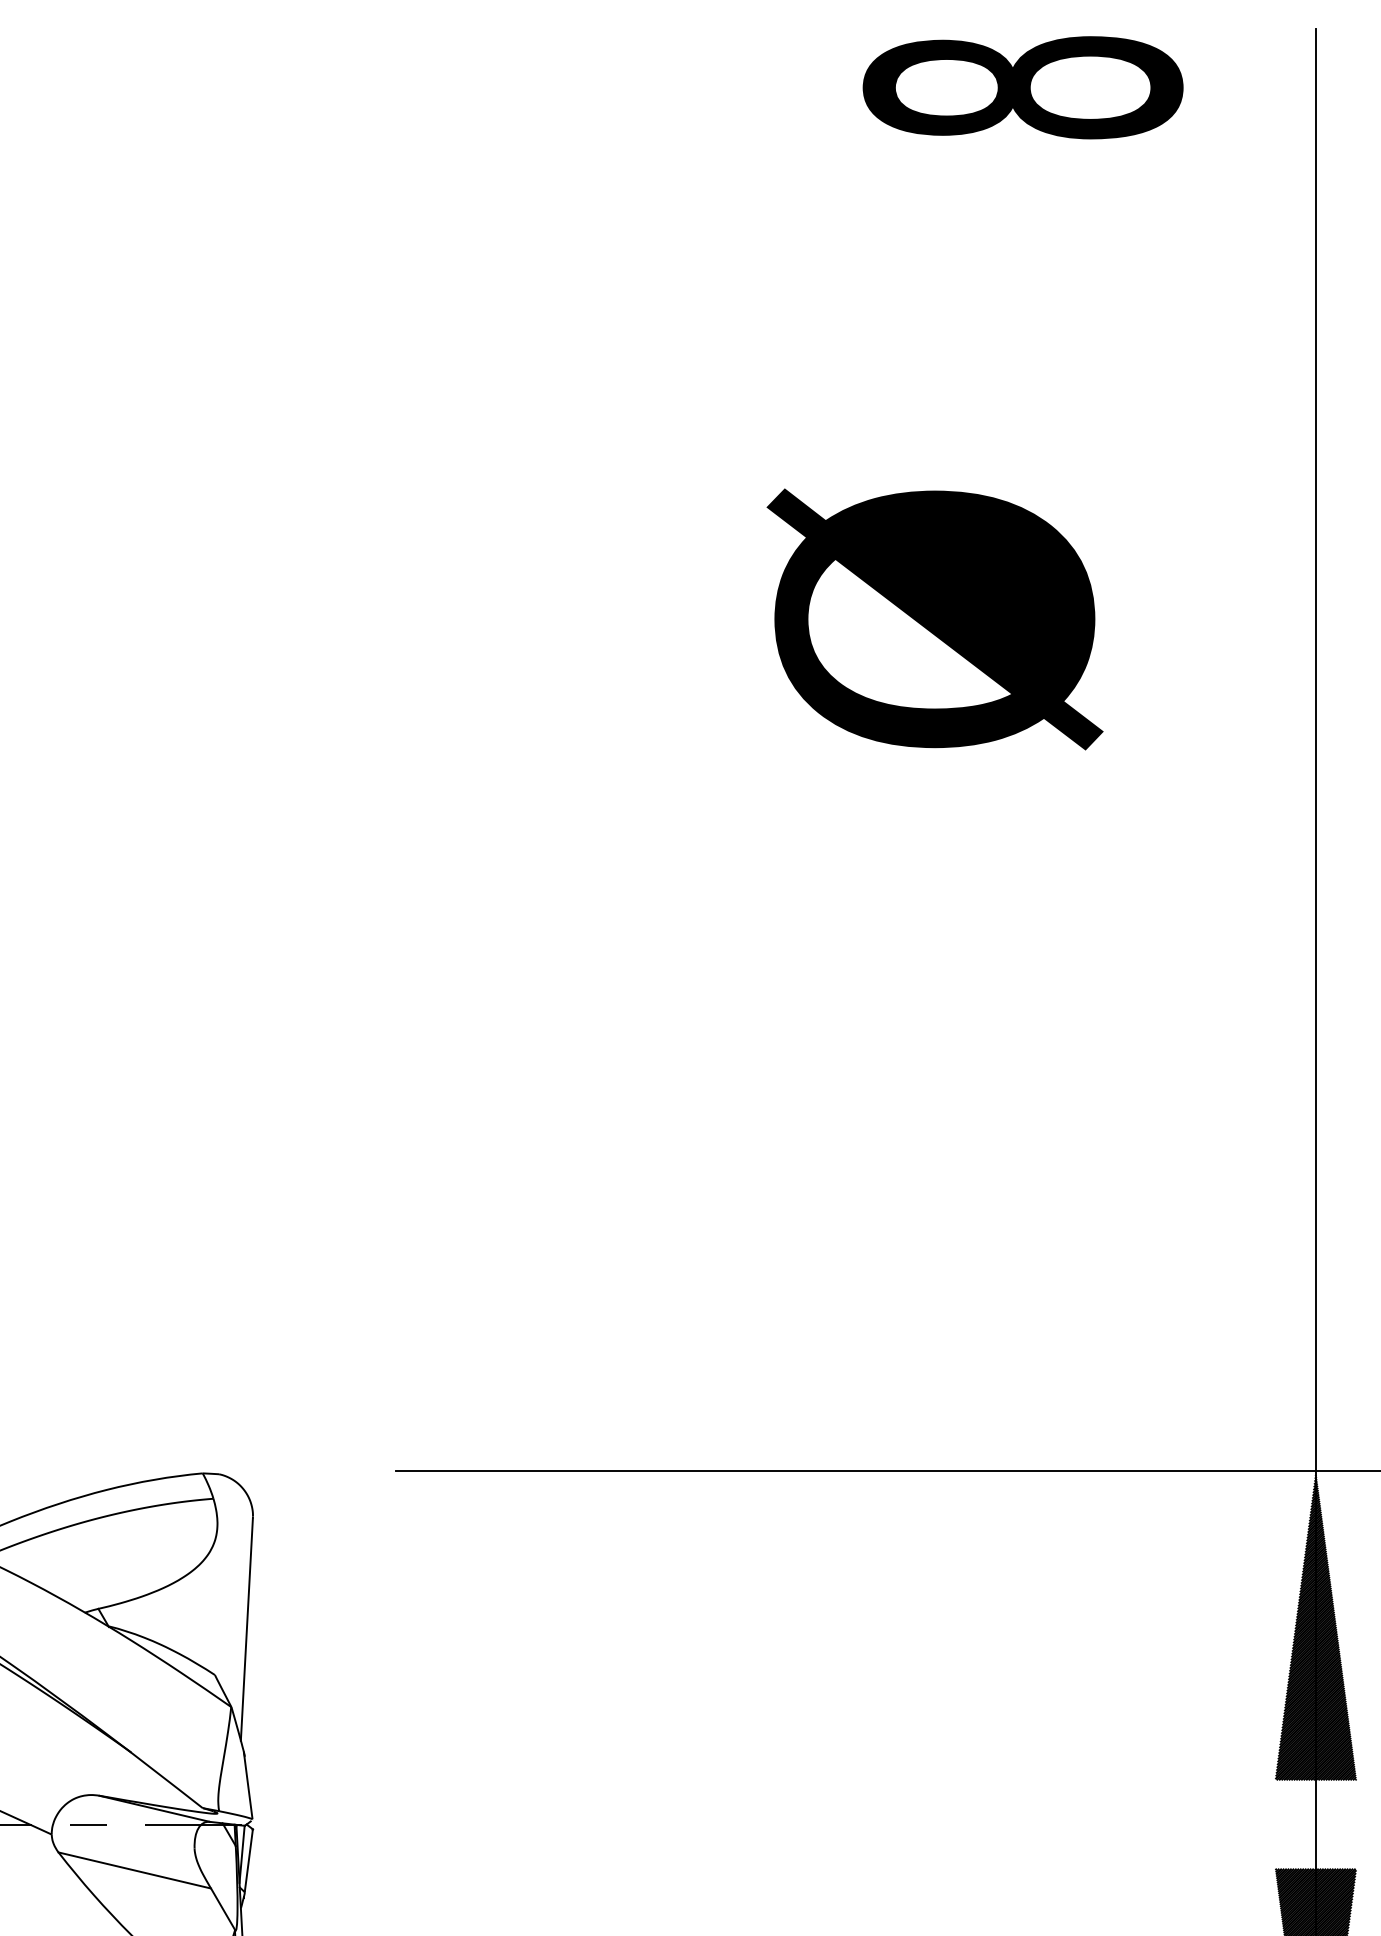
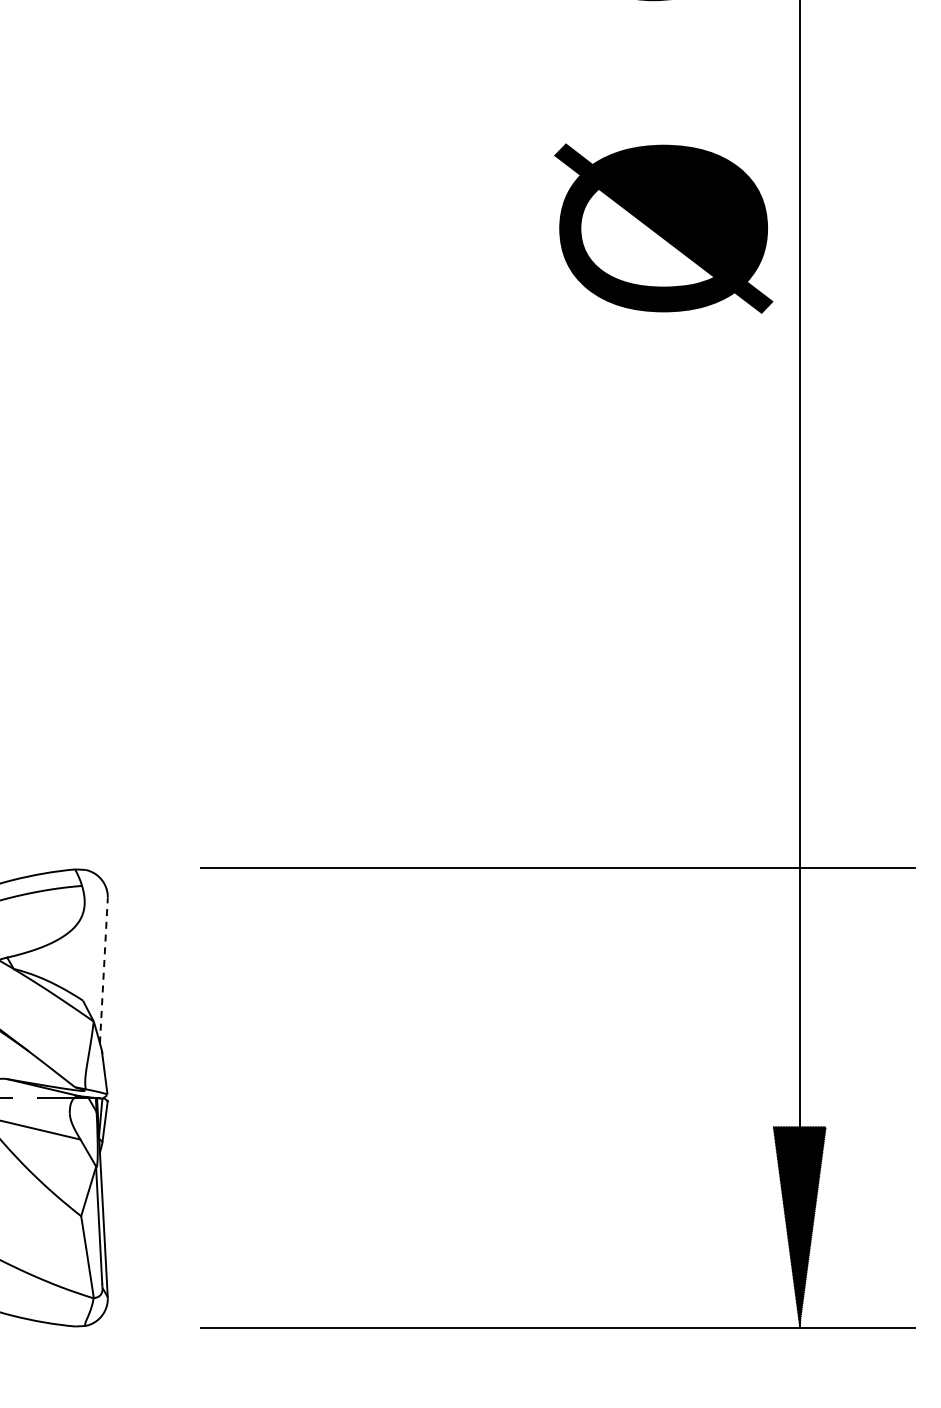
text: (934, 619) -> (663, 228), moved
hatch: (1315, 1625) -> (799, 968), removed
line: (246, 1628) -> (103, 970), solid -> dashed

